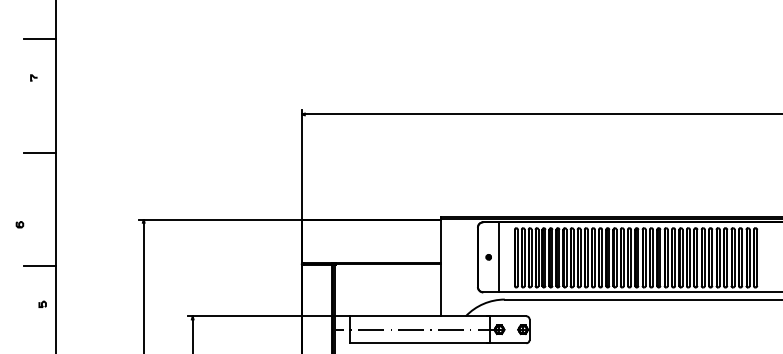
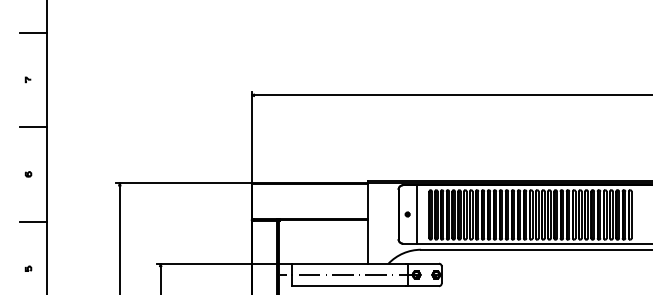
curve: (33, 77) -> (27, 79), moved
curve: (19, 224) -> (28, 174), moved
curve: (42, 304) -> (28, 268), moved

